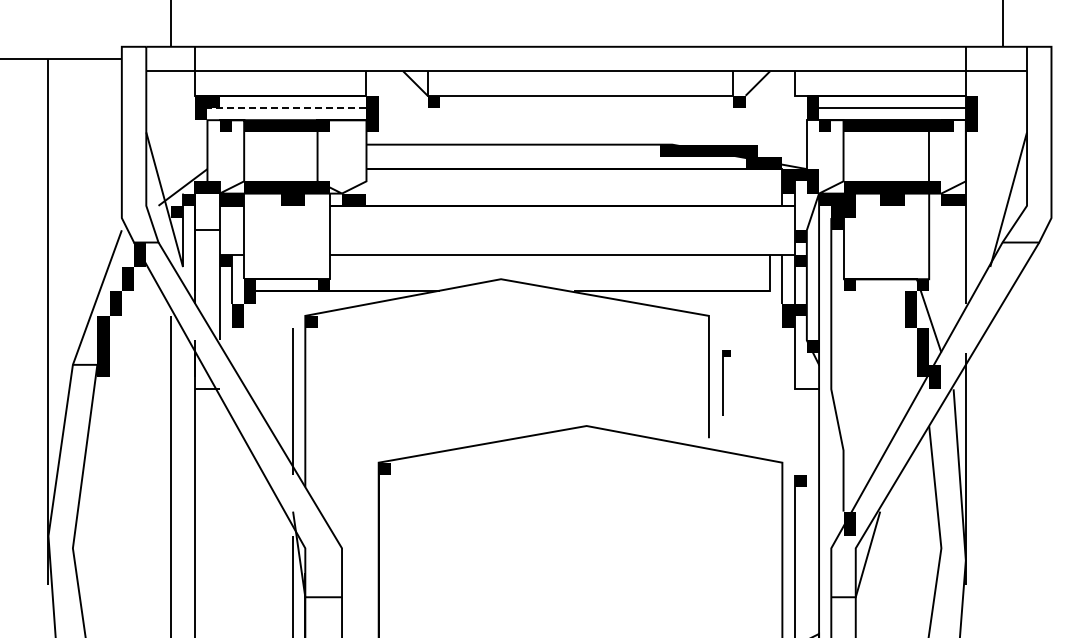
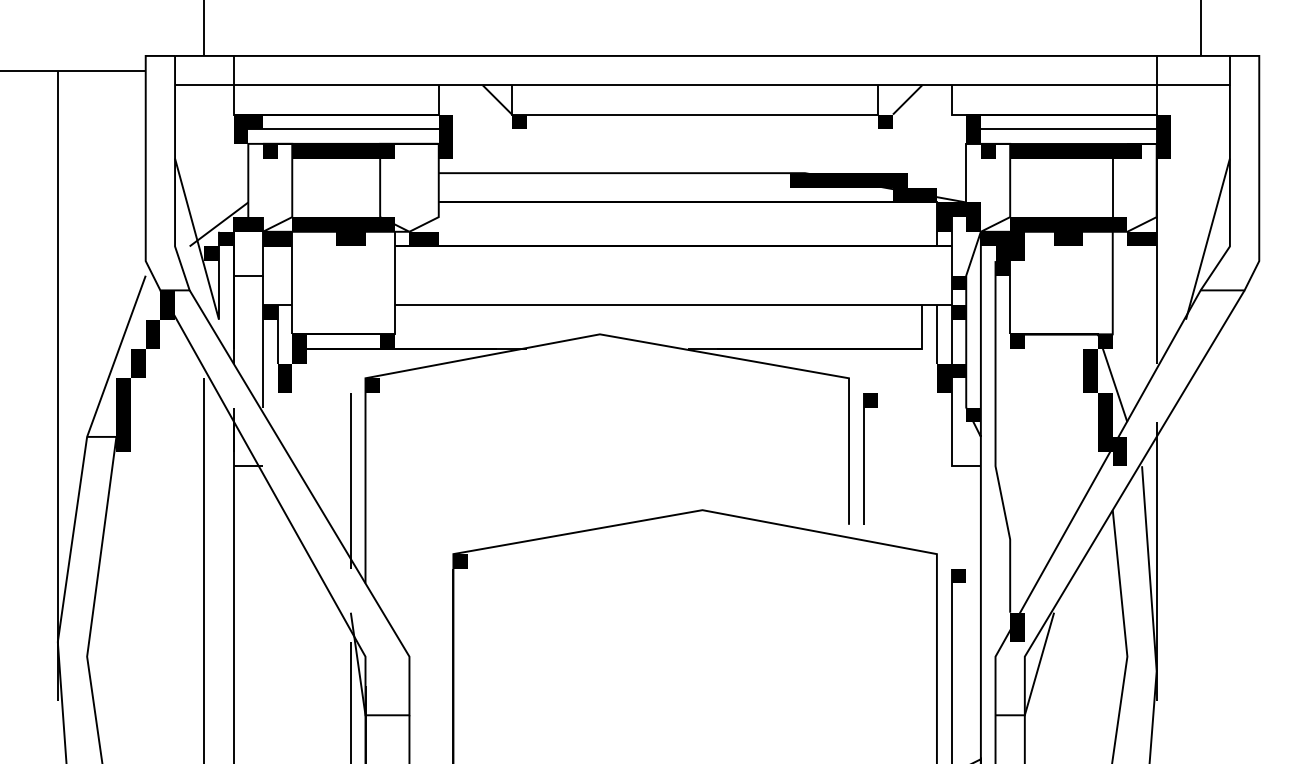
line: (280, 107) -> (335, 128), dashed -> solid
part: (726, 382) -> (869, 458), size x1.67

